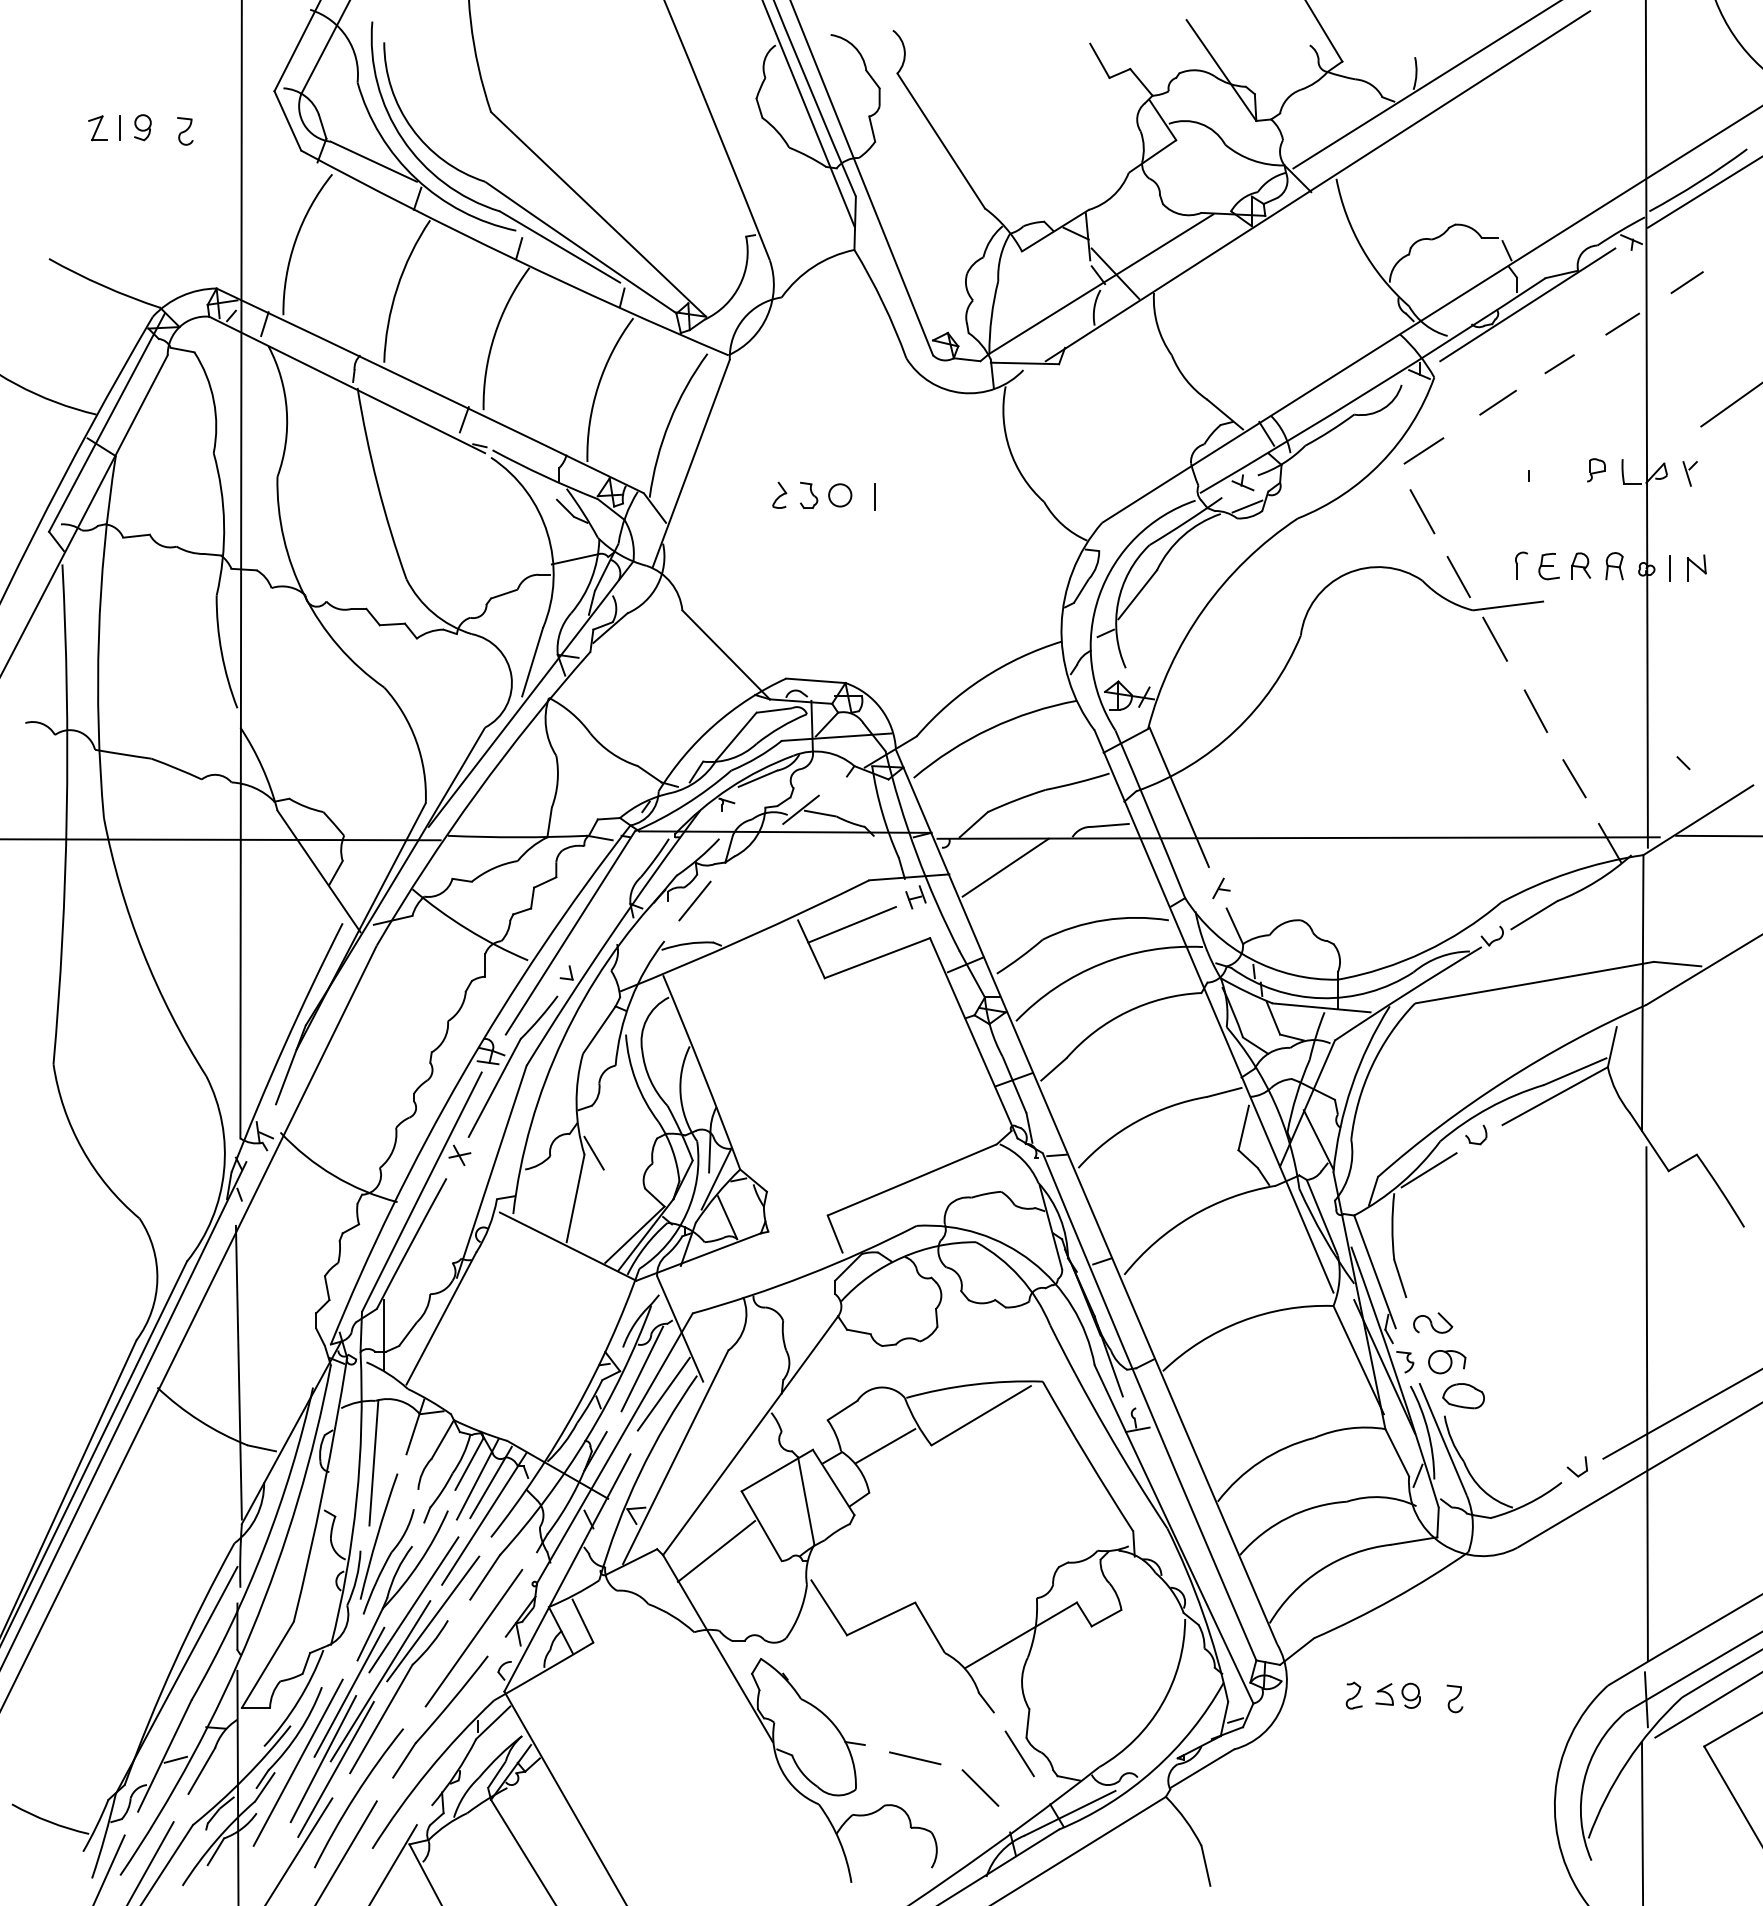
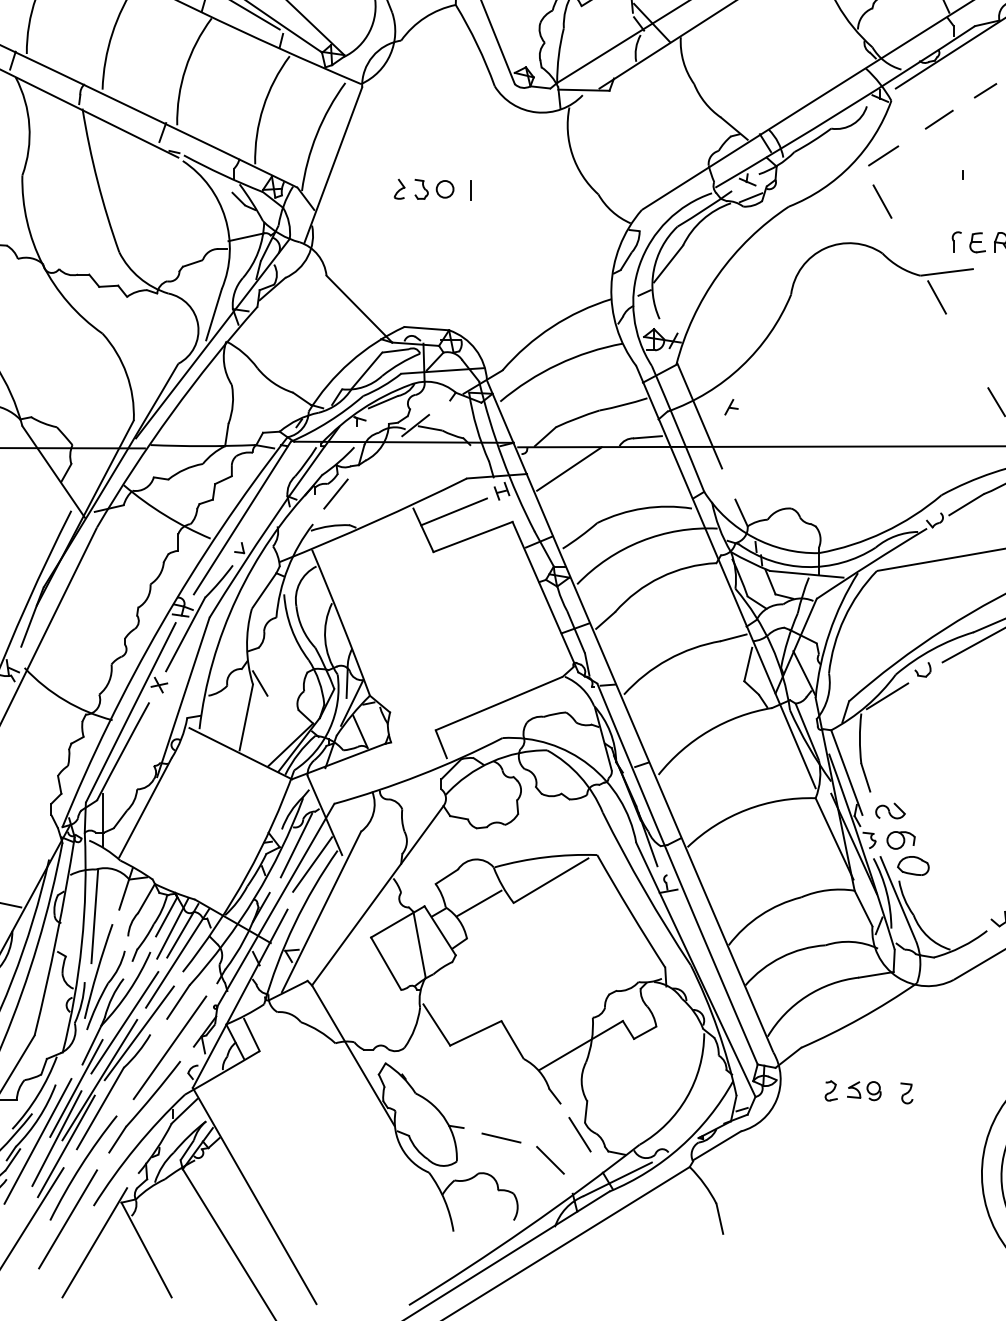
line: (1458, 576) -> (909, 250), removed
line: (1535, 711) -> (967, 351), removed
part: (1221, 888) -> (731, 407), moved
line: (716, 1551) -> (352, 982), removed

